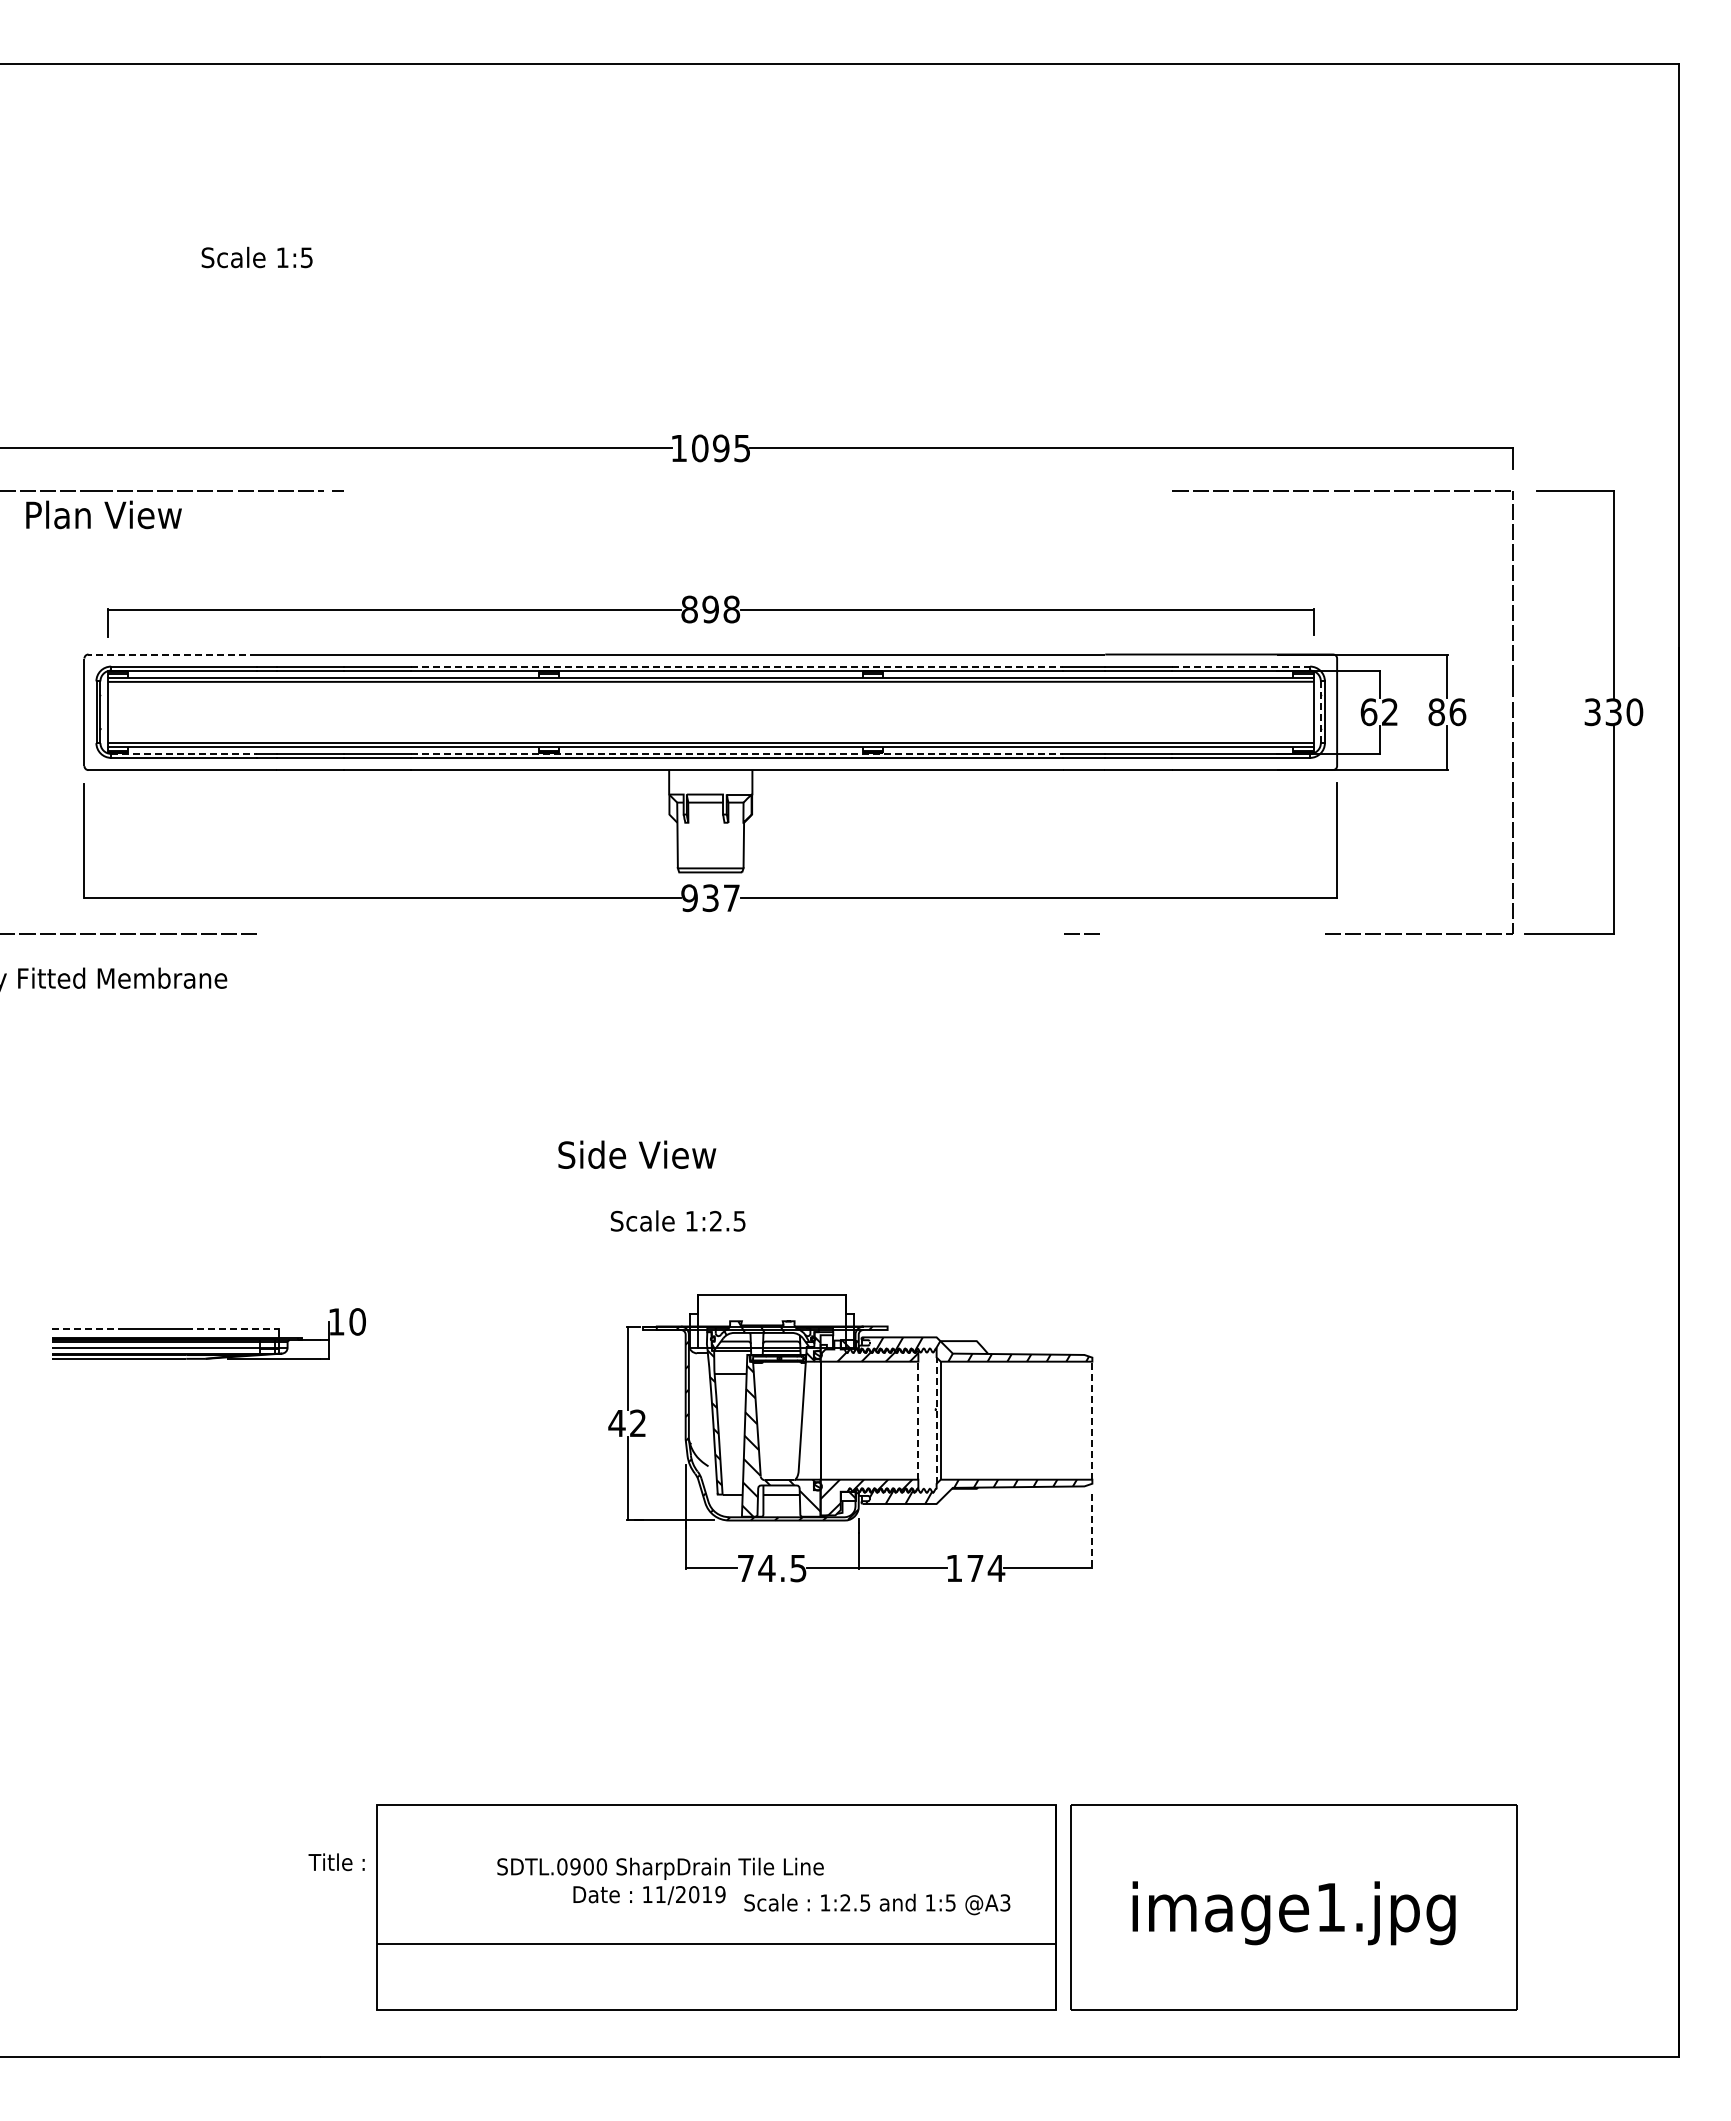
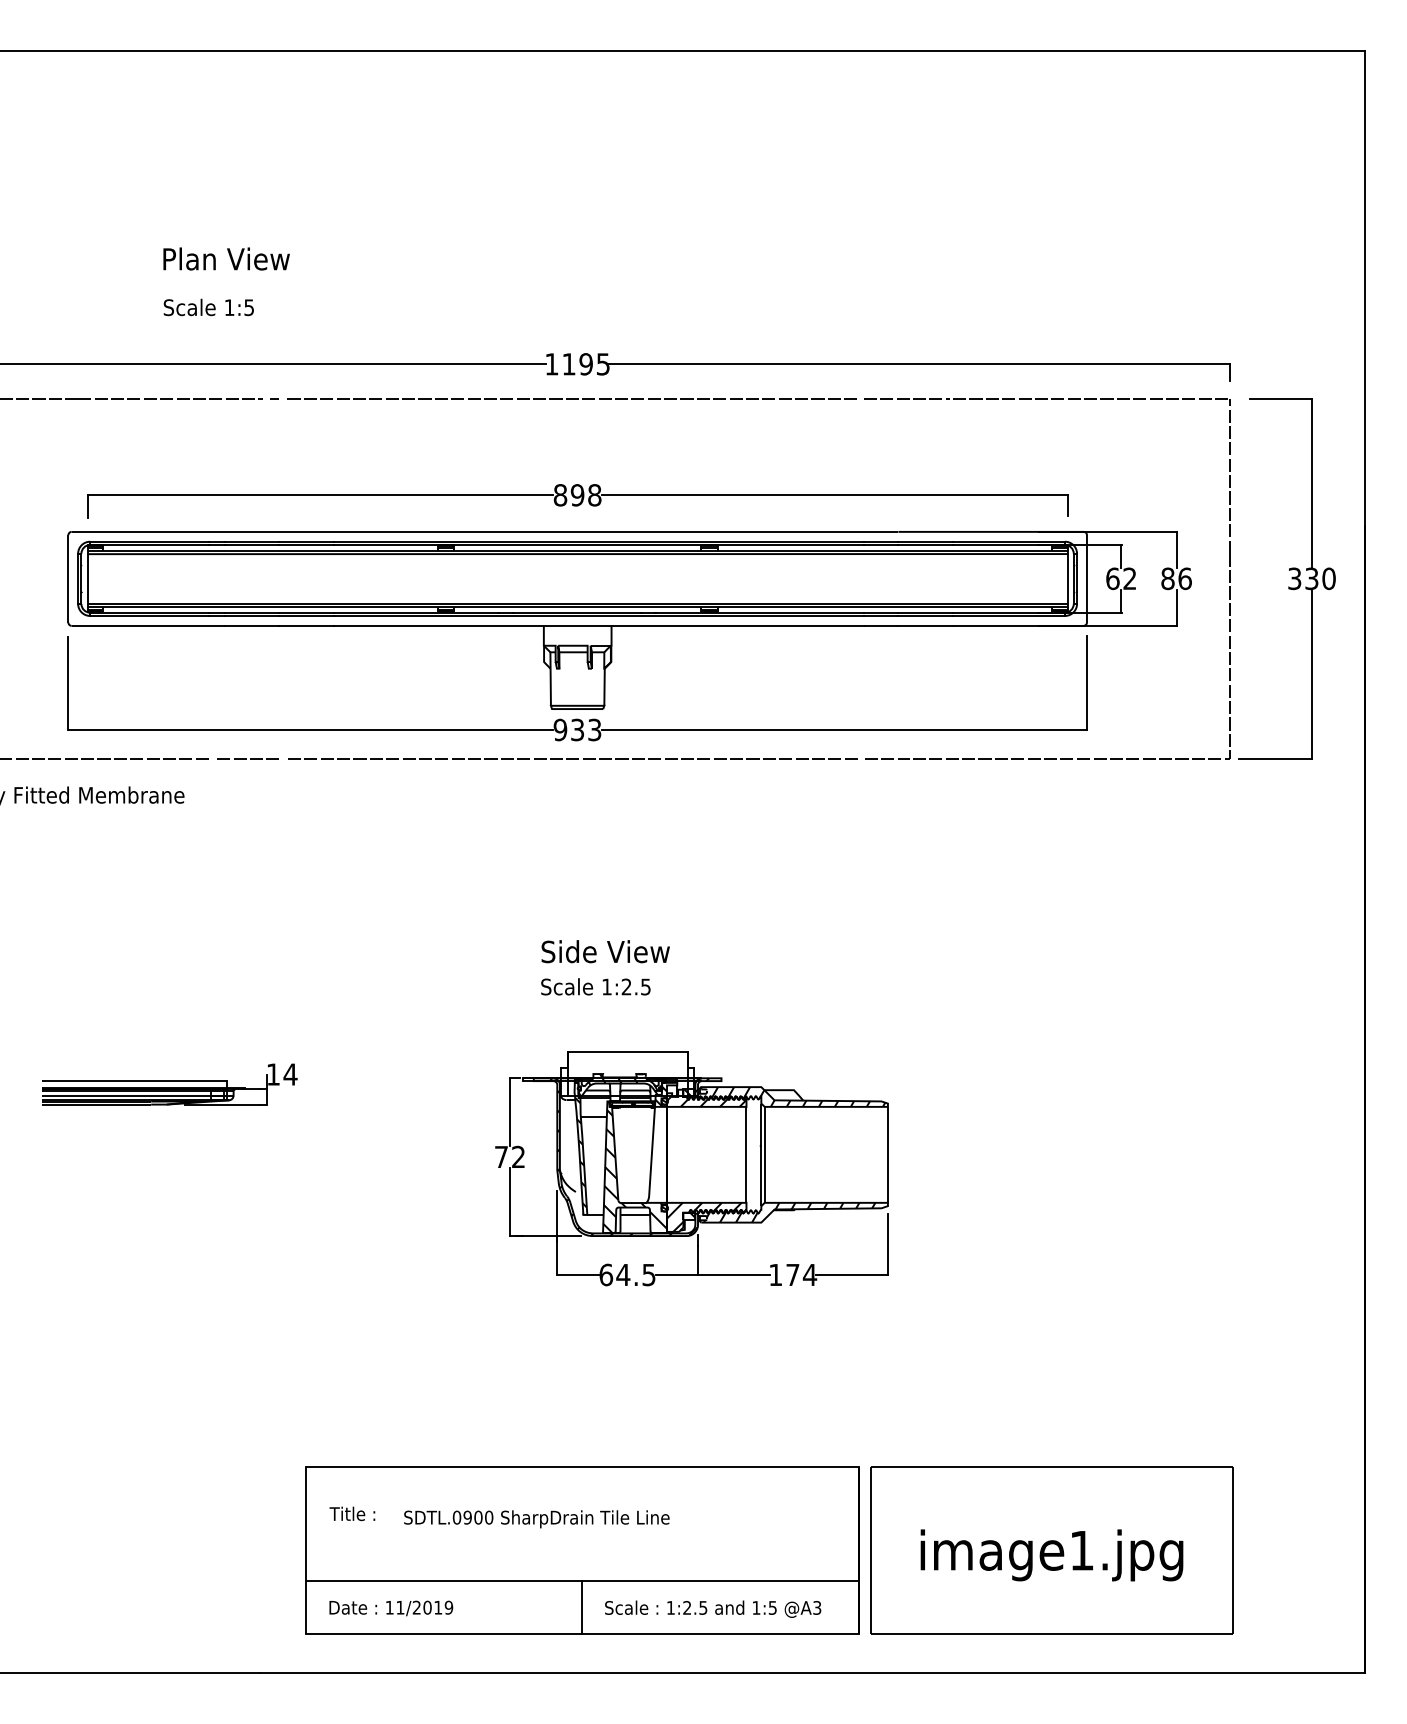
text: (256, 257) -> (208, 307), moved
text: (700, 448) -> (569, 364), 1095 -> 1195
line: (704, 490) -> (572, 398), added
line: (1115, 490) -> (906, 398), added
text: (103, 514) -> (226, 258), moved
line: (172, 654) -> (140, 531), dashed -> solid
line: (736, 666) -> (598, 541), dashed -> solid
line: (1241, 666) -> (1009, 541), dashed -> solid
line: (1320, 712) -> (1073, 579), dashed -> solid
line: (184, 753) -> (149, 612), dashed -> solid
line: (736, 753) -> (598, 612), dashed -> solid
text: (731, 898) -> (594, 730), 937 -> 933
line: (303, 933) -> (246, 758), added
line: (703, 933) -> (571, 758), added
line: (1212, 933) -> (985, 758), added
text: (637, 1154) -> (605, 951), moved
text: (677, 1220) -> (595, 986), moved
text: (357, 1321) -> (290, 1074), 10 -> 14
line: (85, 1329) -> (69, 1080), dashed -> solid
line: (232, 1329) -> (188, 1080), dashed -> solid
line: (918, 1420) -> (746, 1154), dashed -> solid
line: (936, 1420) -> (761, 1154), dashed -> solid
line: (1092, 1420) -> (888, 1154), dashed -> solid
text: (616, 1423) -> (501, 1157), 42 -> 72
line: (1092, 1531) -> (888, 1244), dashed -> solid
text: (745, 1568) -> (605, 1275), 74.5 -> 64.5
text: (336, 1862) -> (352, 1514), moved
text: (649, 1895) -> (391, 1608), moved
text: (877, 1904) -> (713, 1609), moved
line: (716, 1977) -> (582, 1607), added

